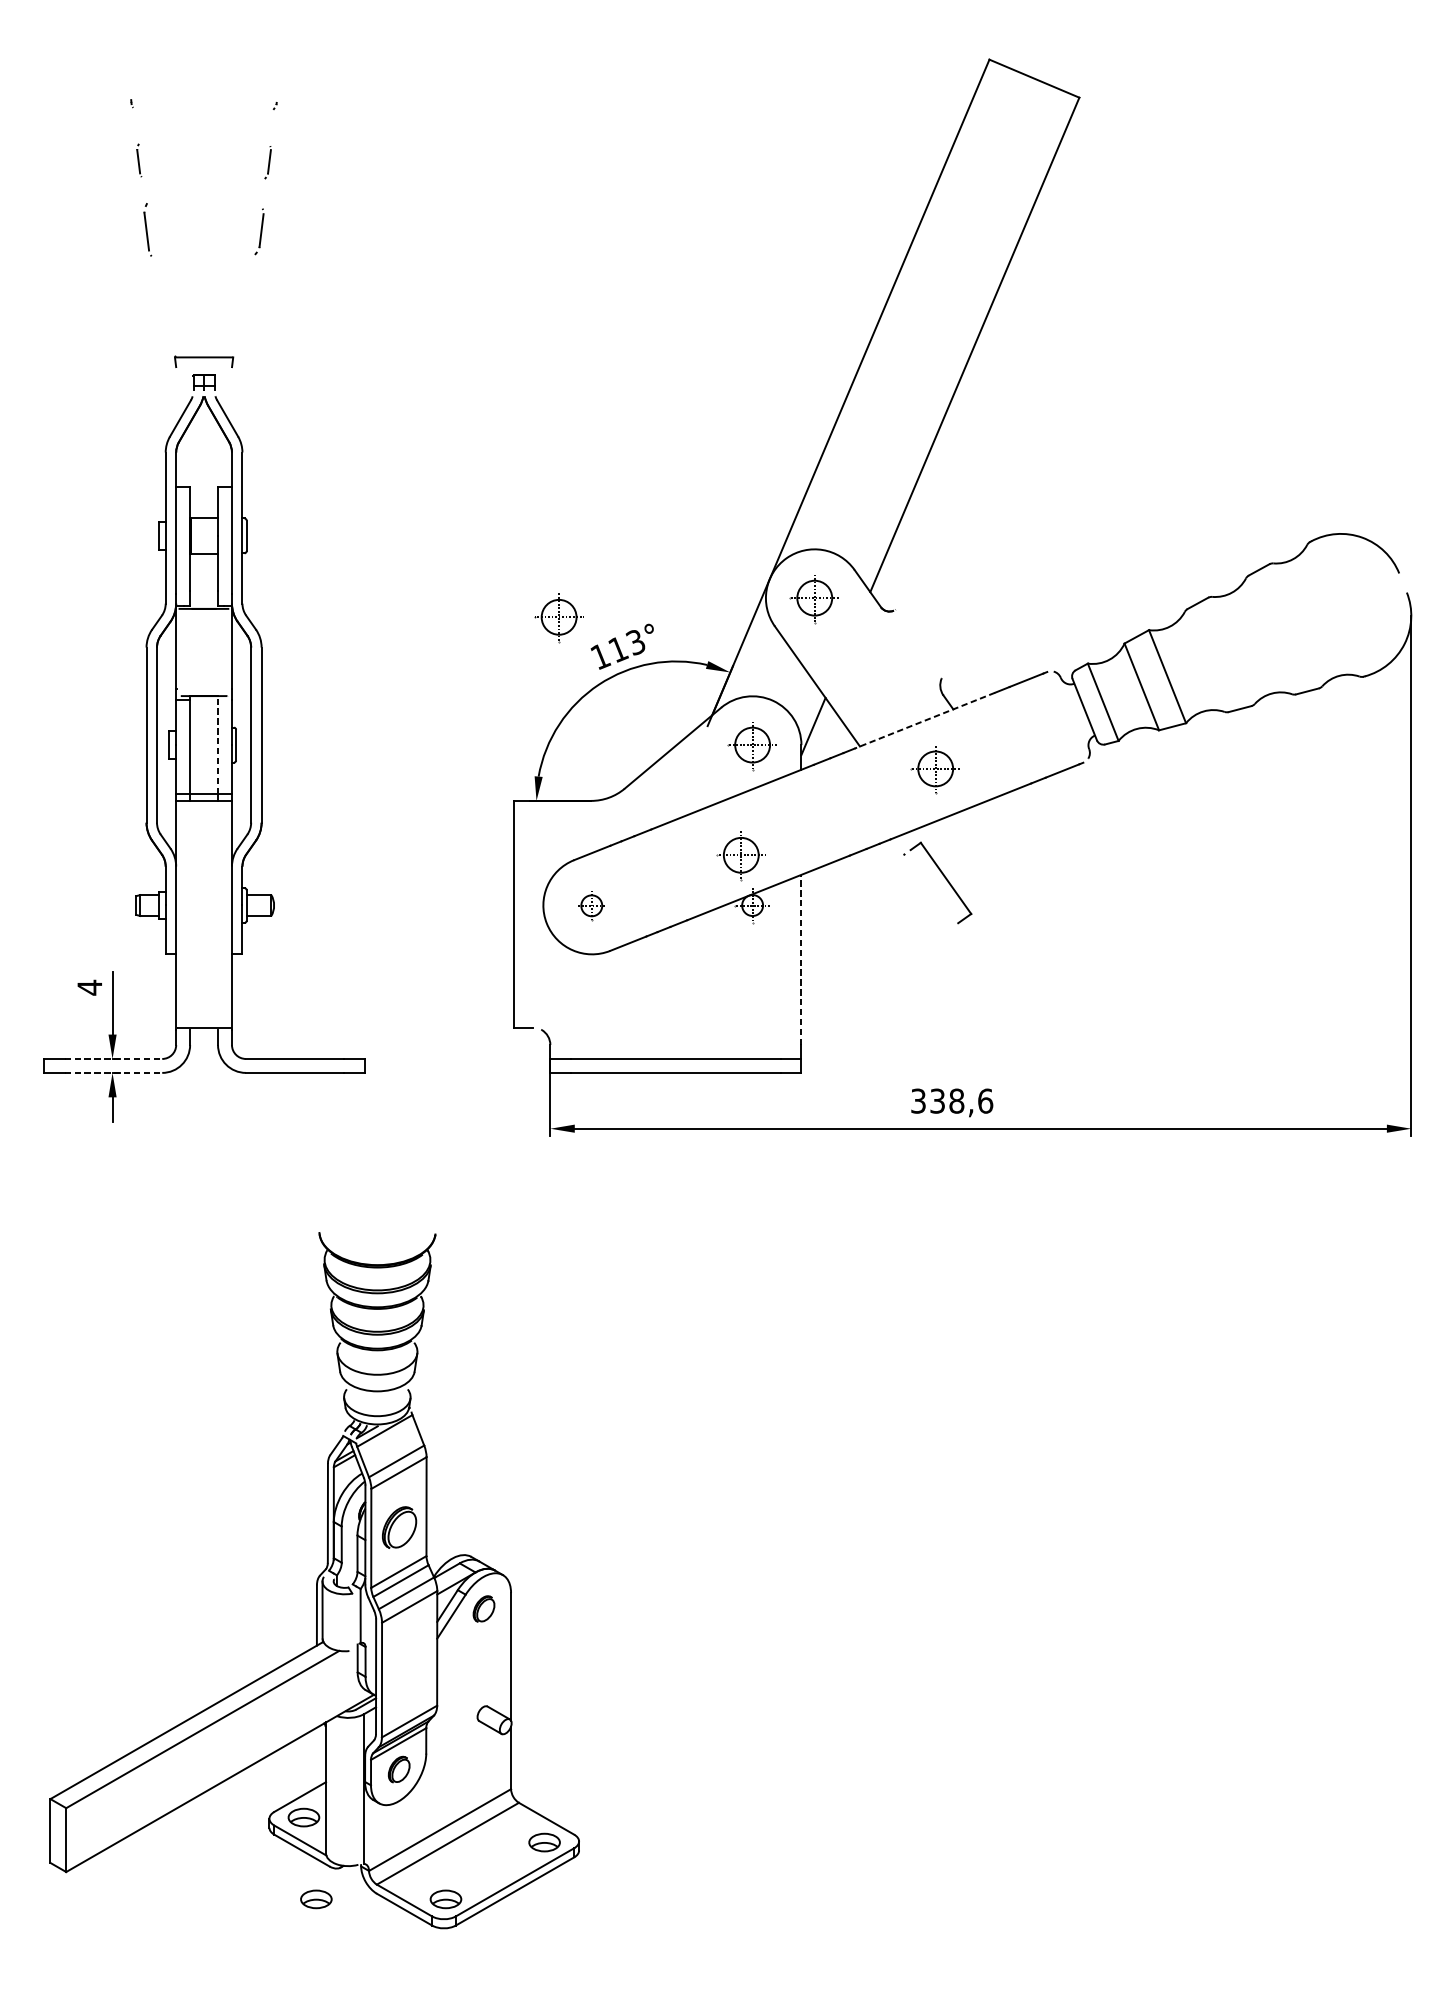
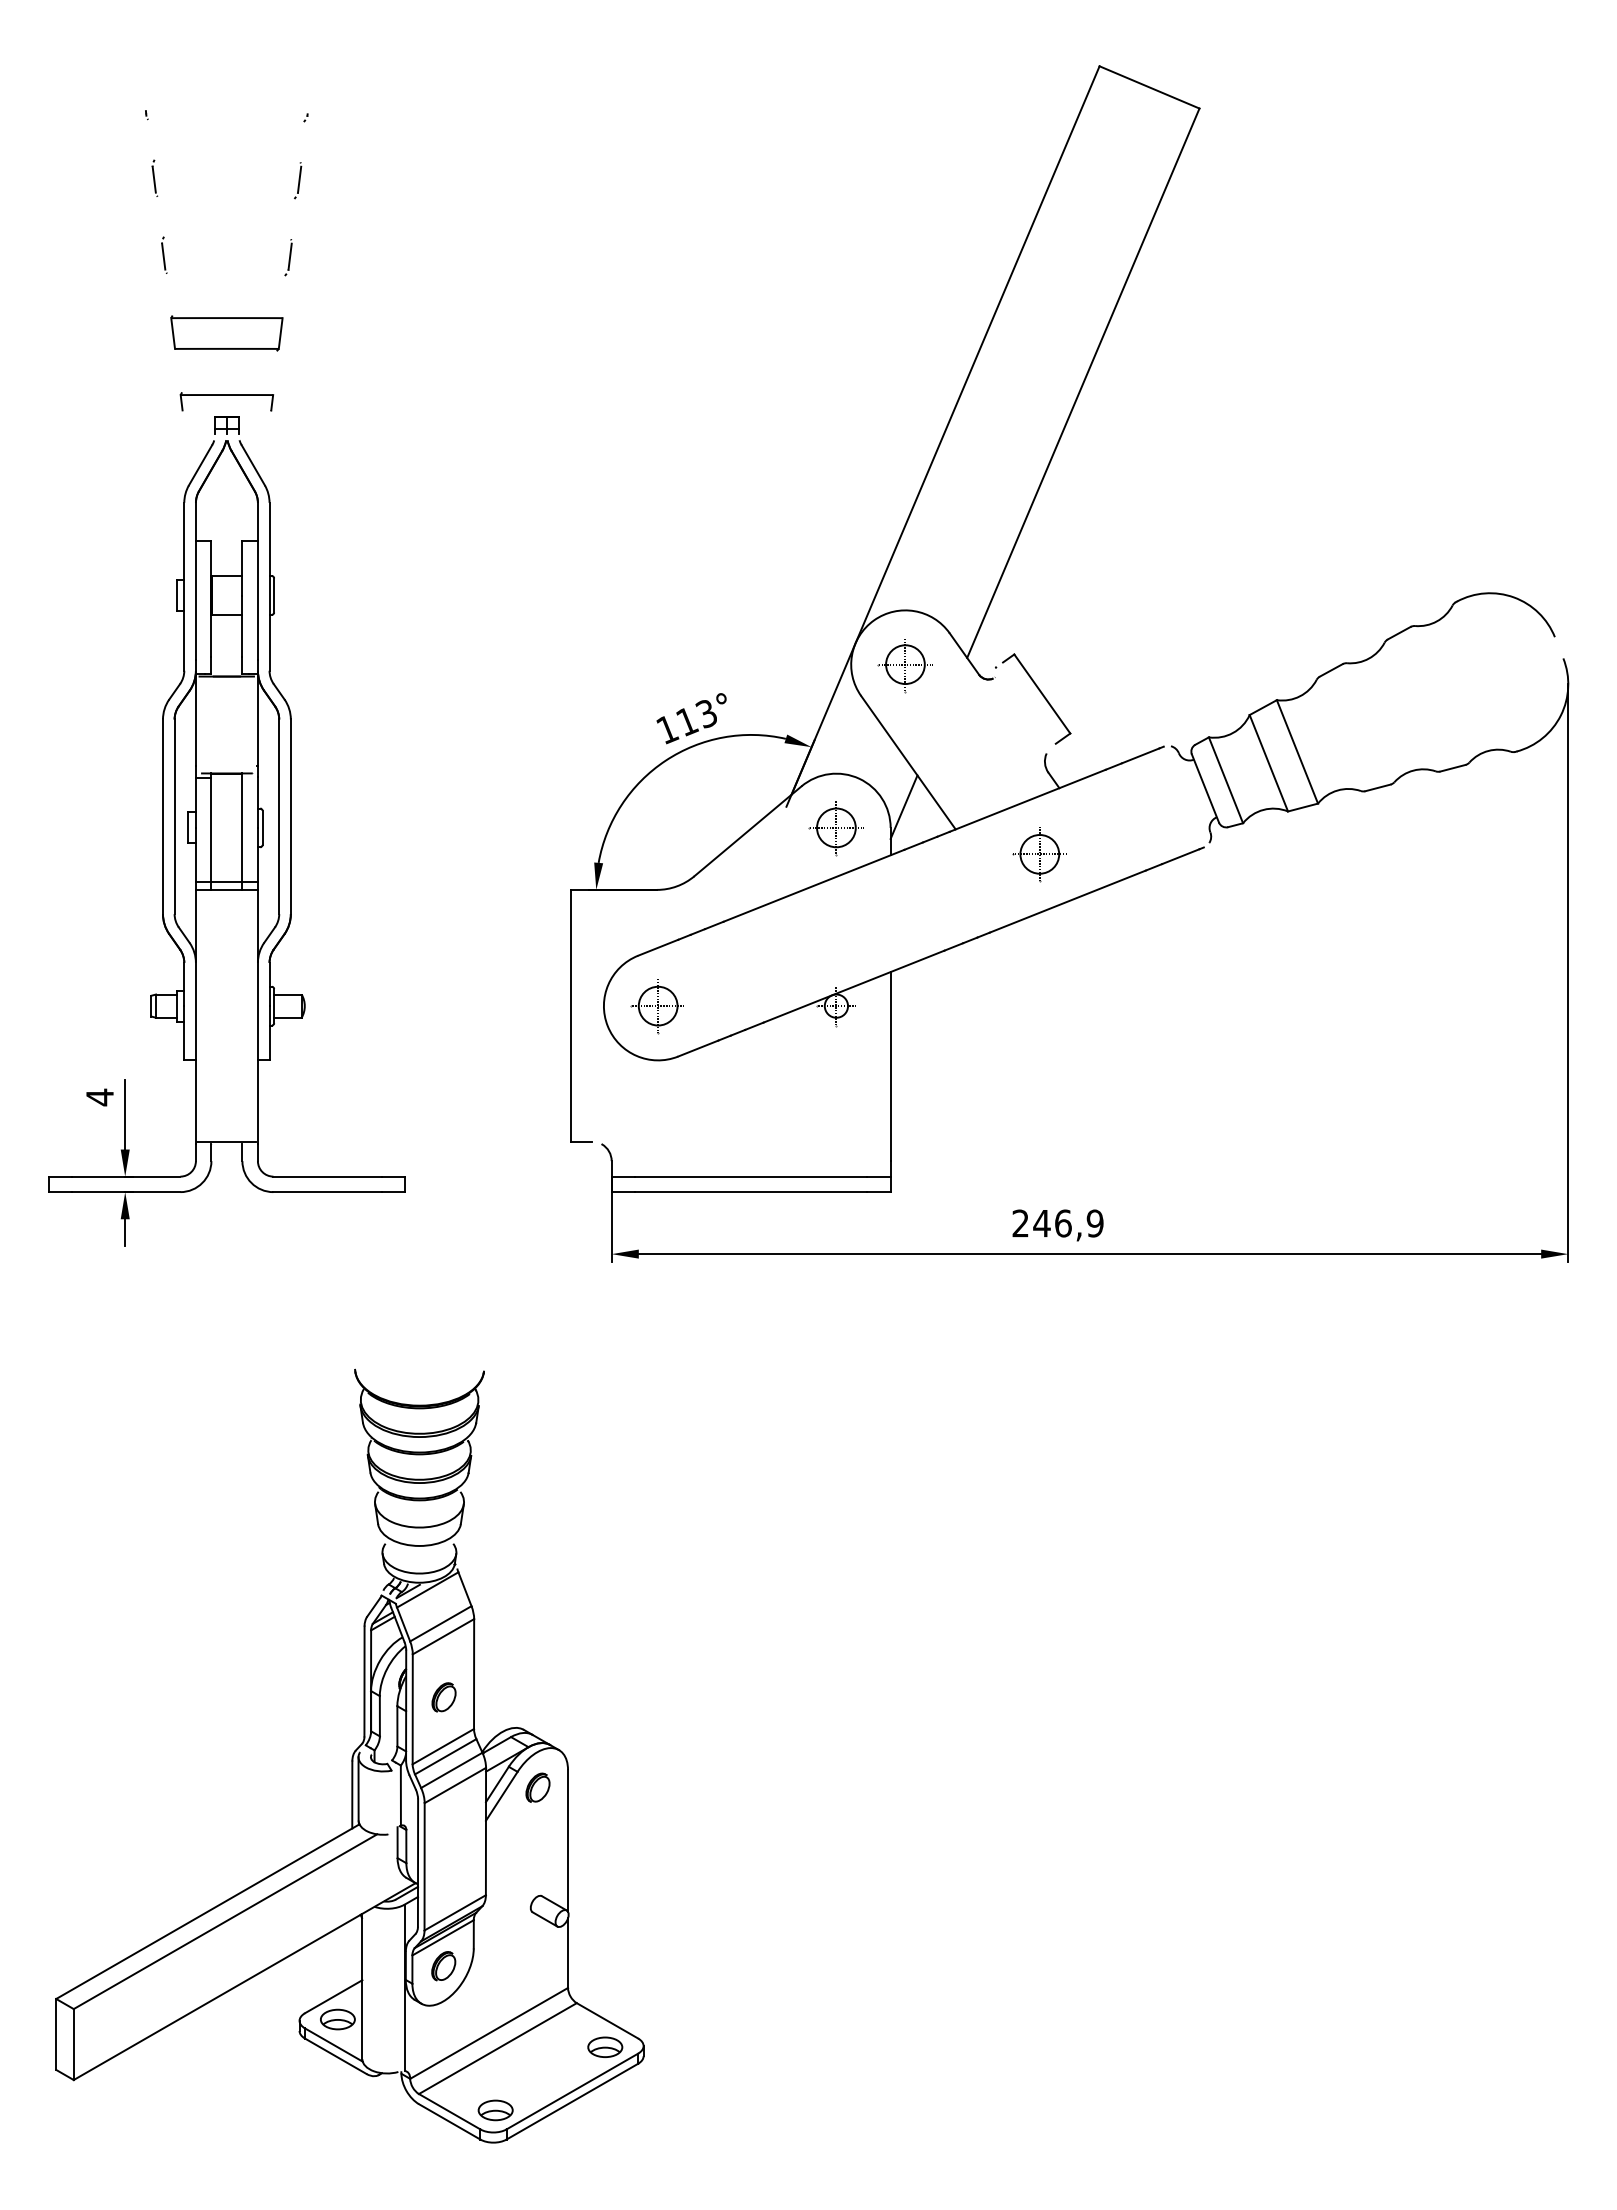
part: (147, 229) -> (164, 254), size x0.62
part: (259, 231) -> (288, 257), size x0.71
part: (203, 300) -> (226, 333), added
part: (203, 361) -> (226, 401), size x1.43
part: (558, 617) -> (620, 686), removed
line: (924, 720) -> (1027, 800), dashed -> solid
line: (218, 744) -> (242, 827), dashed -> solid
part: (741, 855) -> (823, 950), removed
part: (944, 877) -> (1040, 693), moved
part: (590, 905) -> (656, 1006), size x1.67
line: (801, 959) -> (890, 1066), dashed -> solid
line: (113, 1058) -> (126, 1176), dashed -> solid
line: (113, 1073) -> (126, 1192), dashed -> solid
text: (951, 1101) -> (1057, 1223), 338,6 -> 246,9
part: (399, 1527) -> (443, 1697), size x0.62
part: (316, 1899) -> (351, 2110), removed

